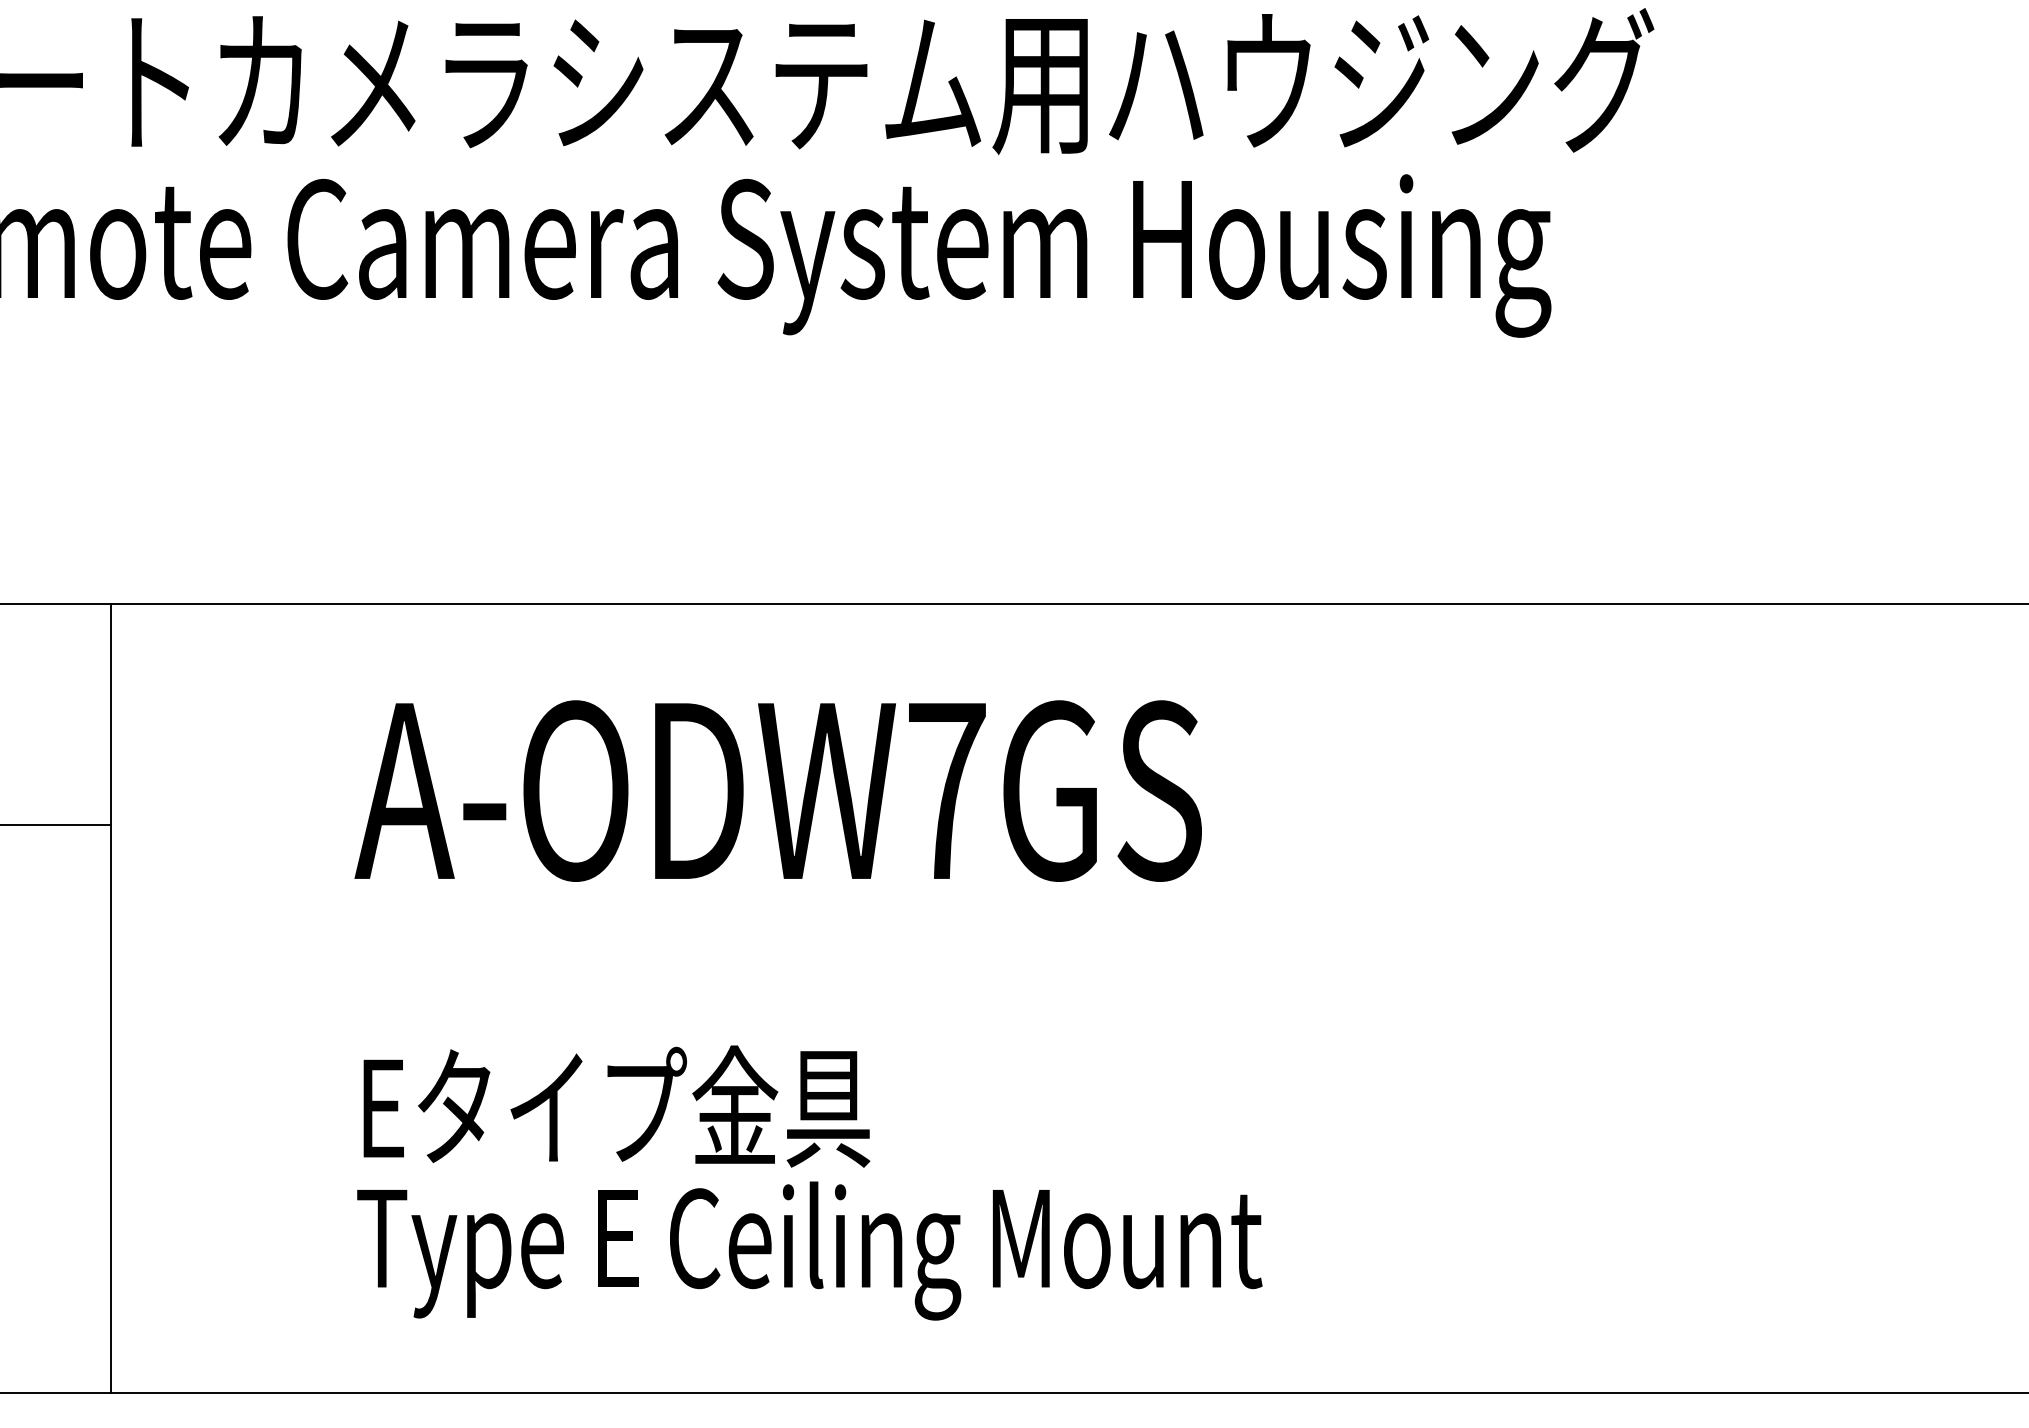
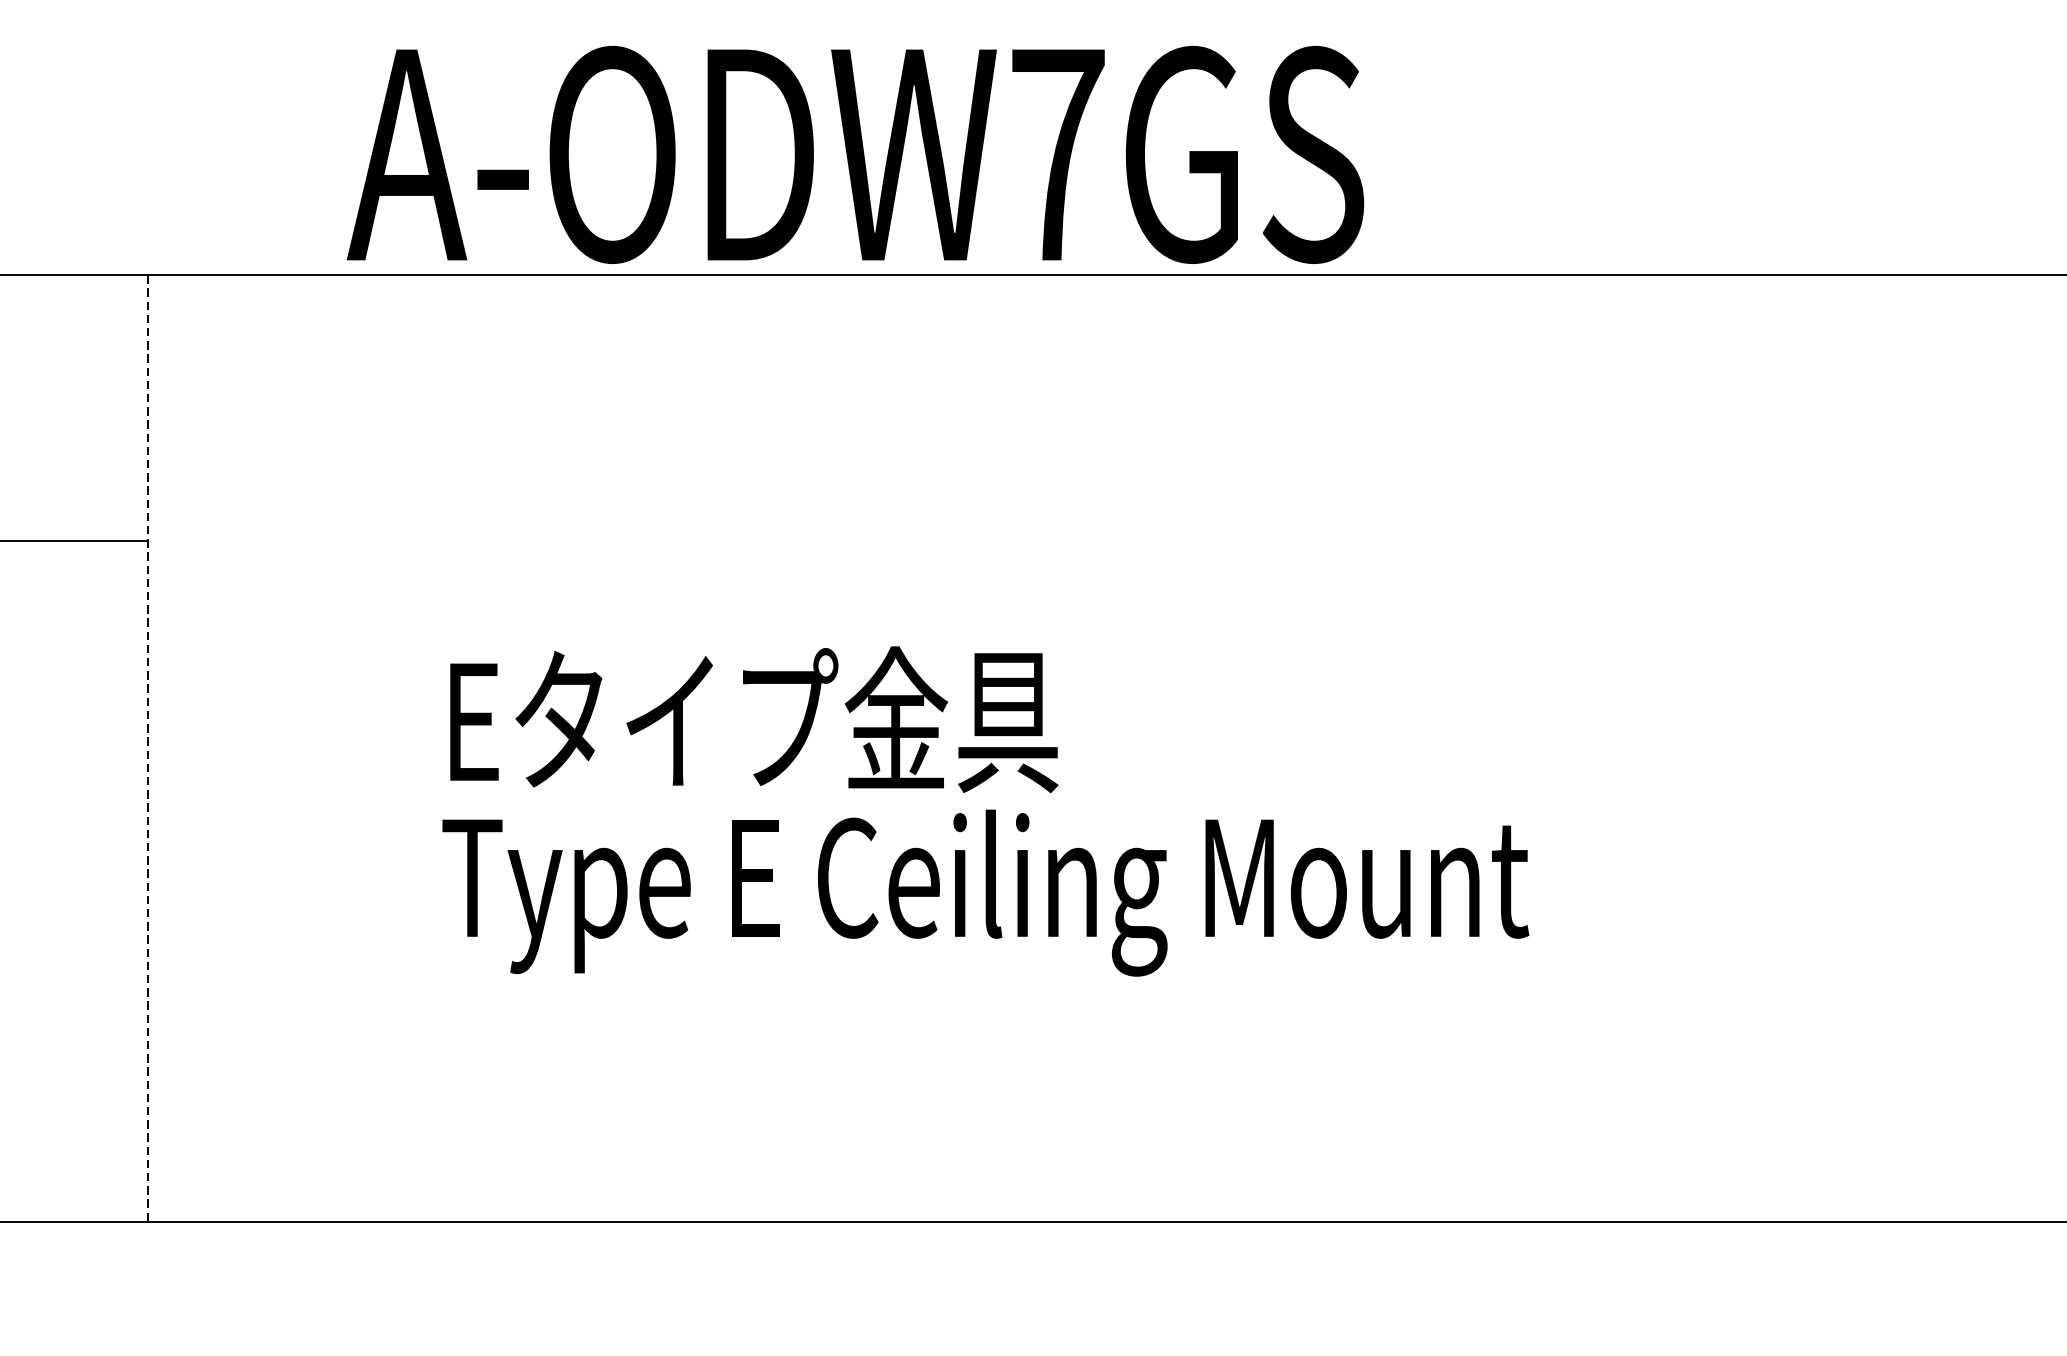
text: (777, 790) -> (854, 154), moved
line: (111, 999) -> (147, 749), solid -> dashed
text: (809, 1182) -> (985, 810), moved

